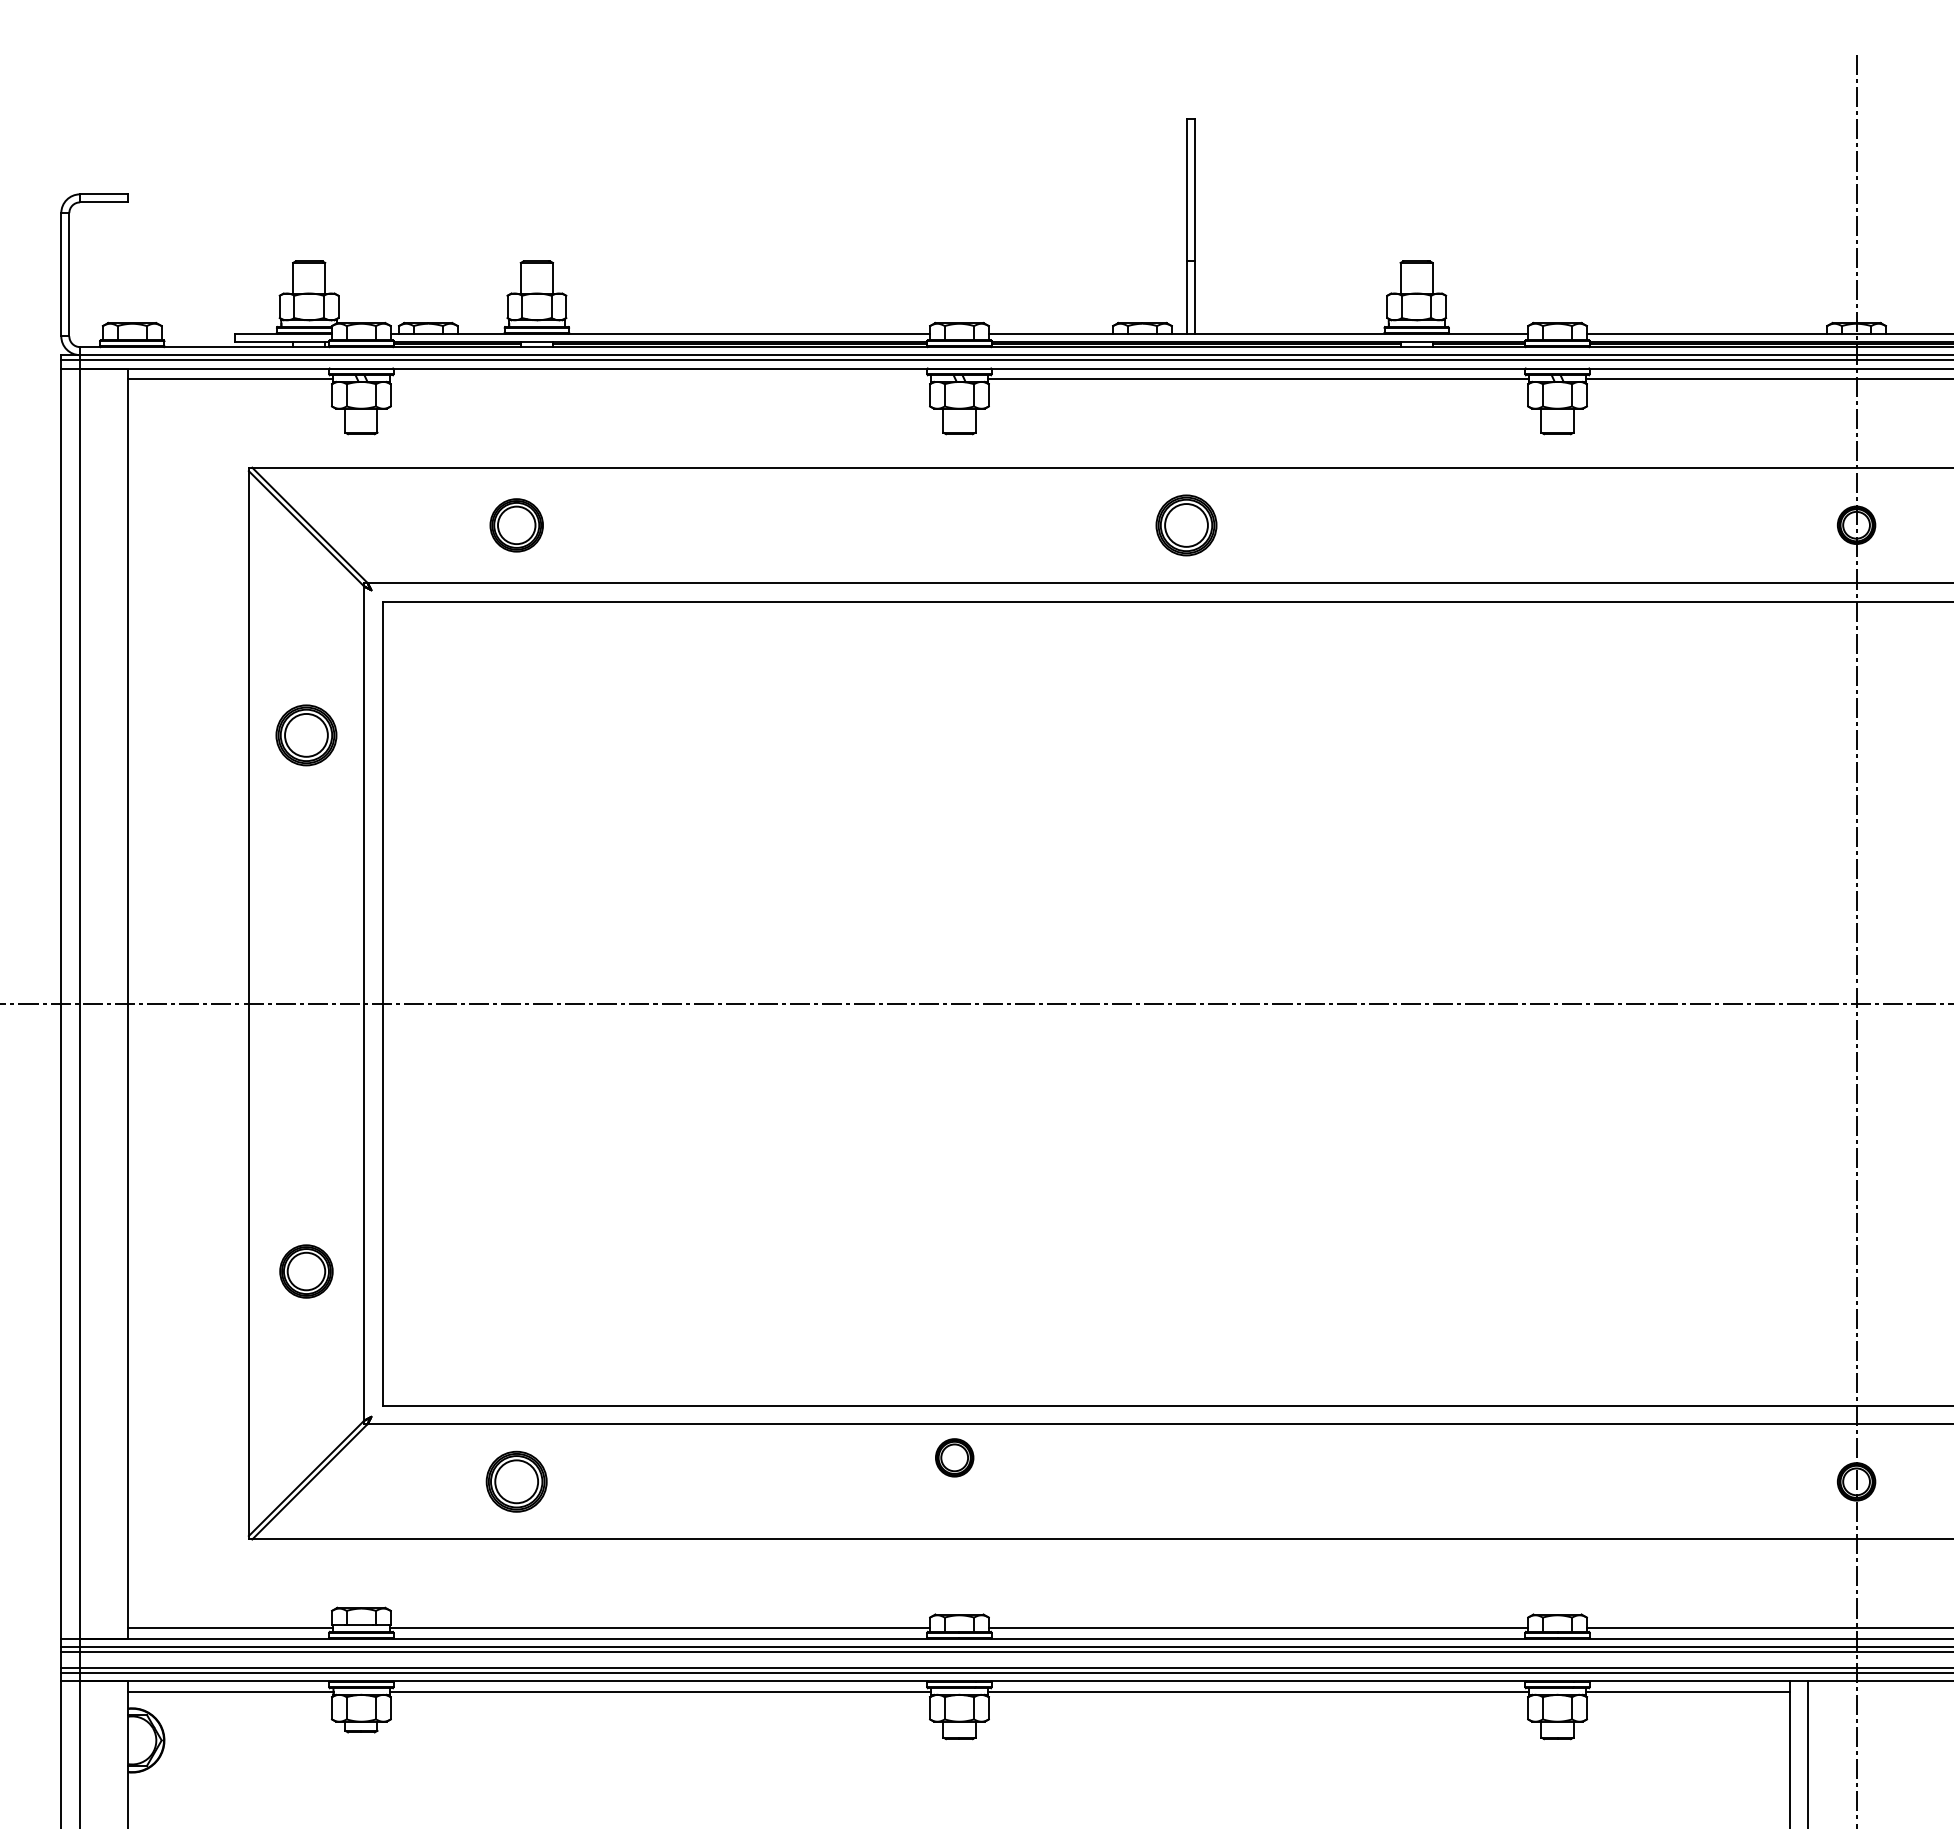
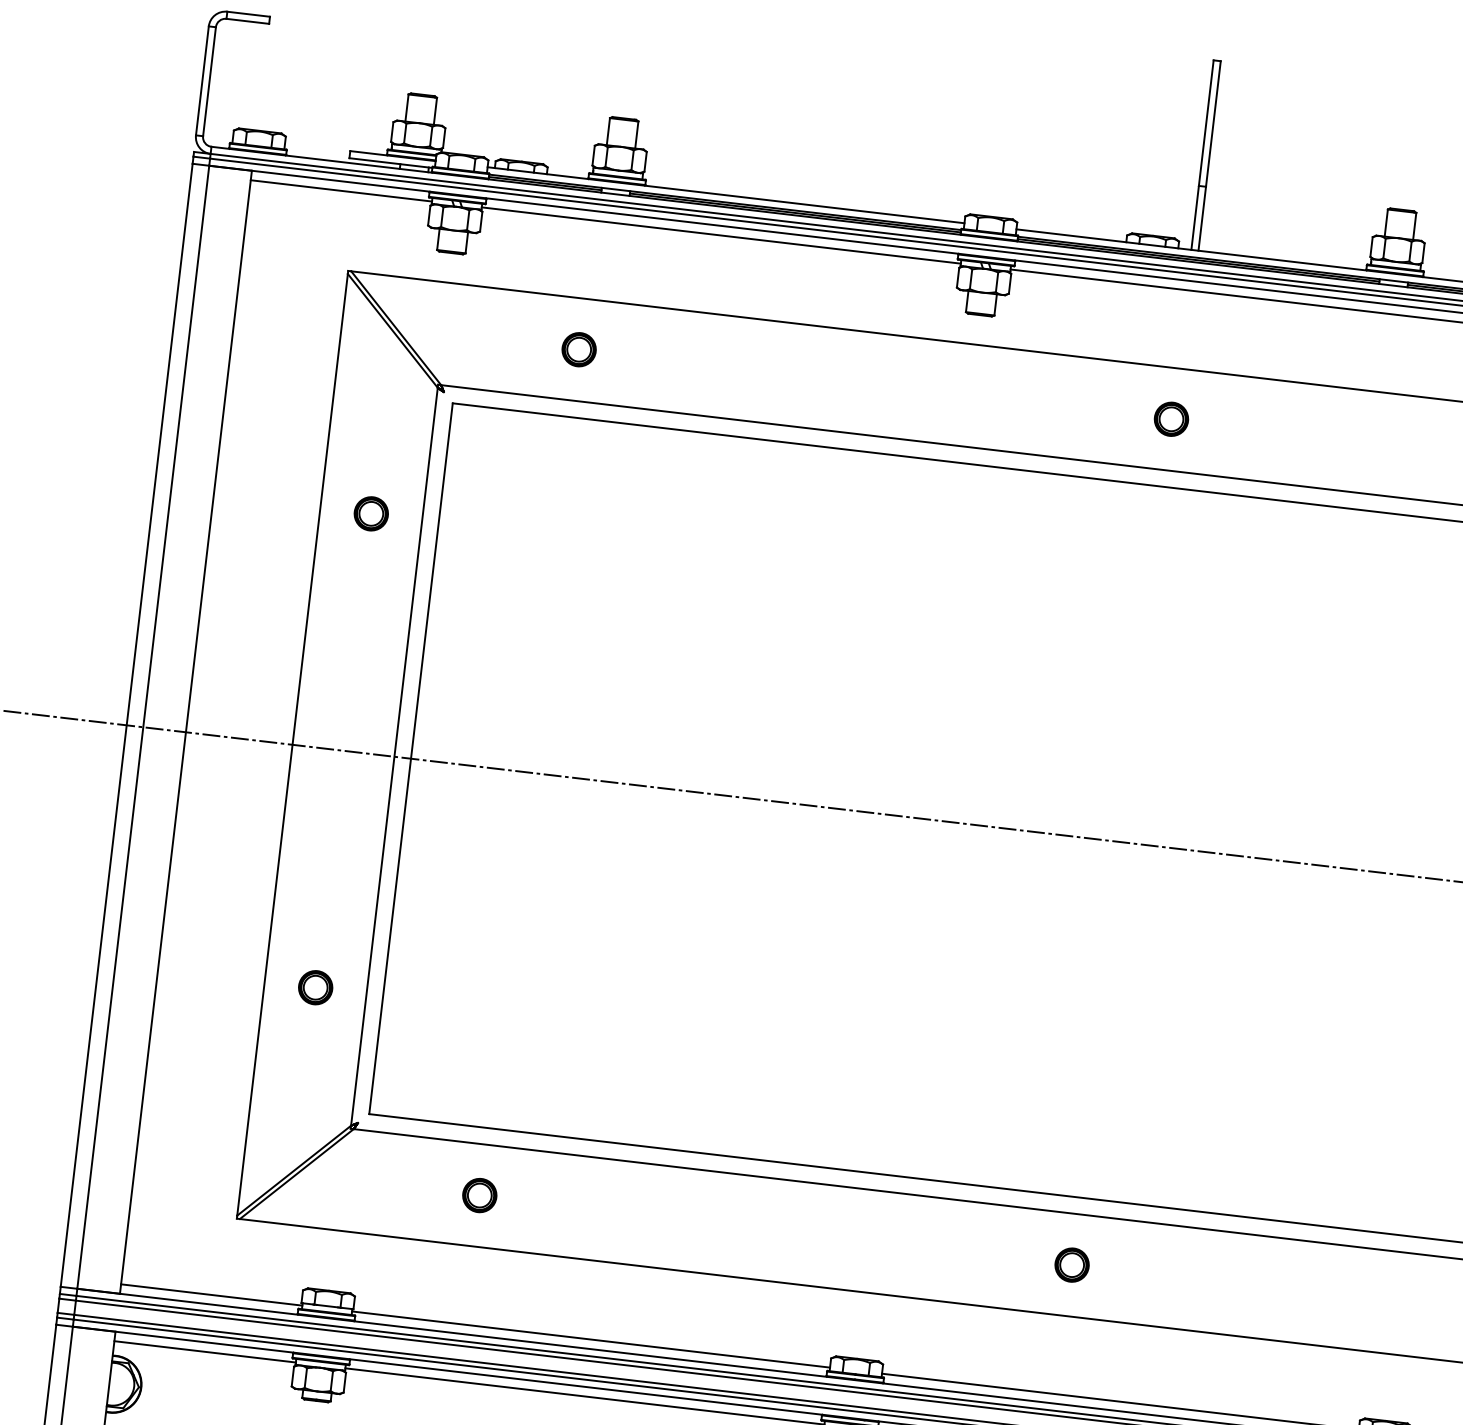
line: (660, 379) -> (721, 235), added
part: (516, 524) -> (578, 349), size x0.71
part: (1186, 524) -> (1171, 418), size x0.62
part: (306, 735) -> (371, 513), size x0.62
part: (306, 1271) -> (315, 987), size x0.71
part: (954, 1457) -> (1071, 1264), moved
part: (516, 1481) -> (479, 1195), size x0.62

